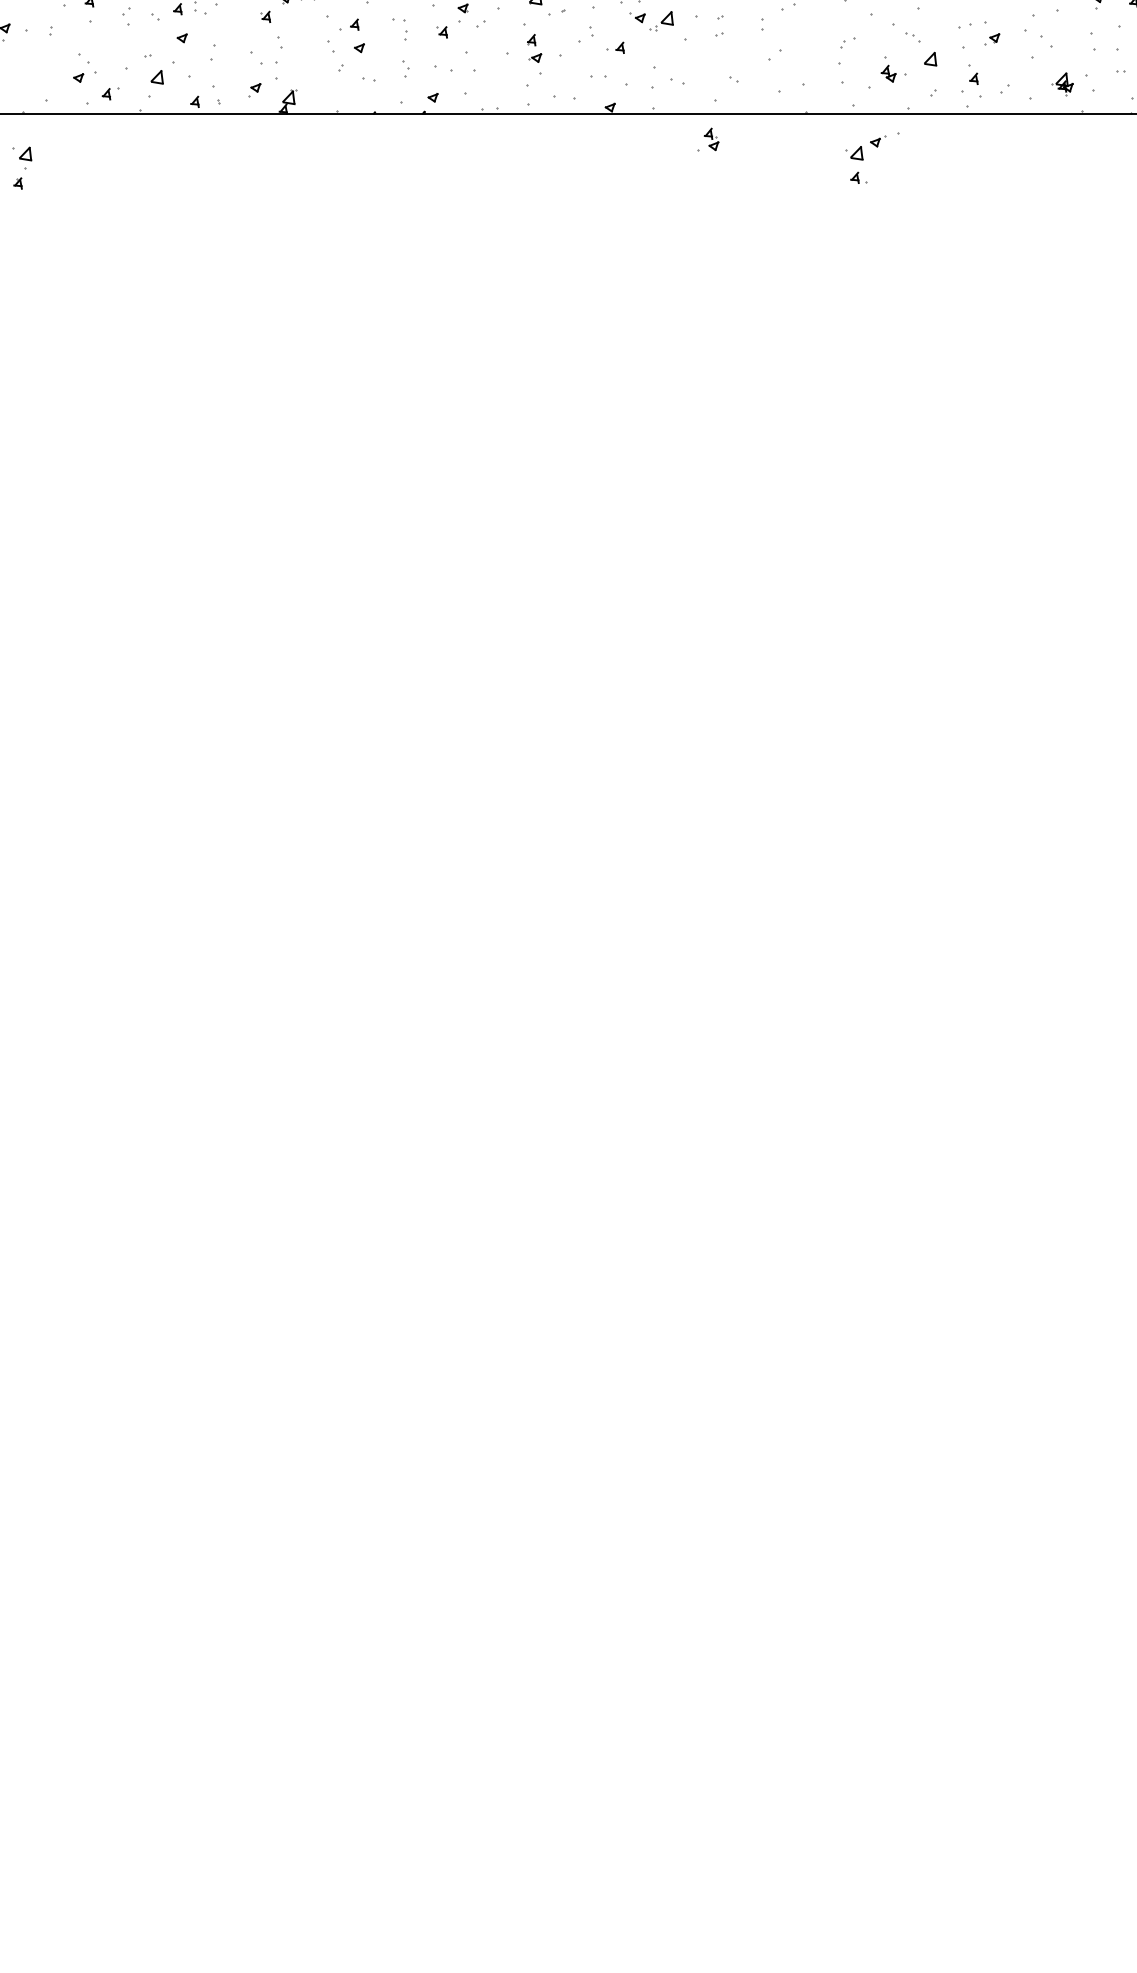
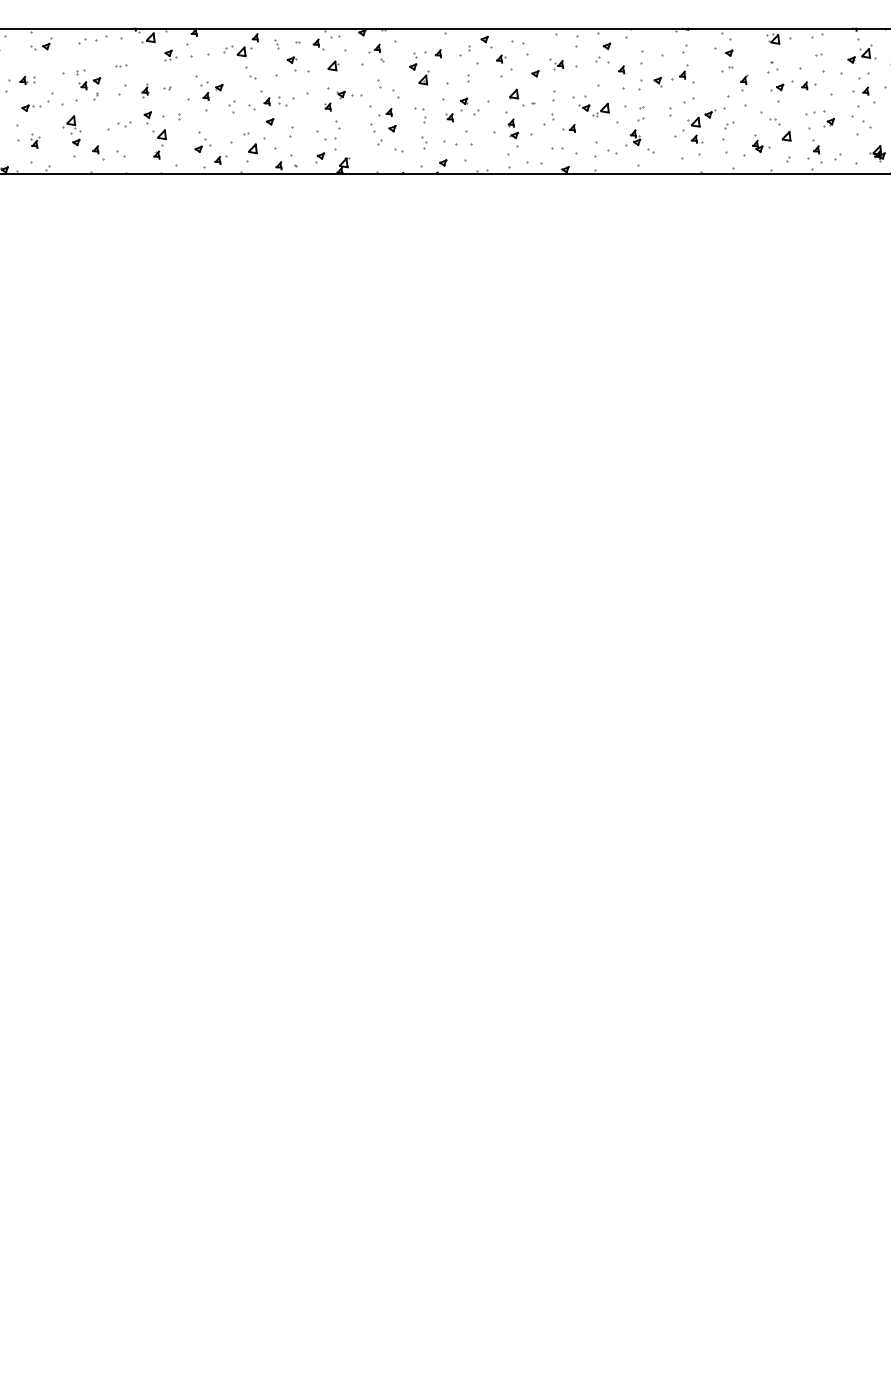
part: (708, 139) -> (633, 137), moved
part: (872, 158) -> (706, 125), moved
part: (21, 168) -> (159, 144), moved

